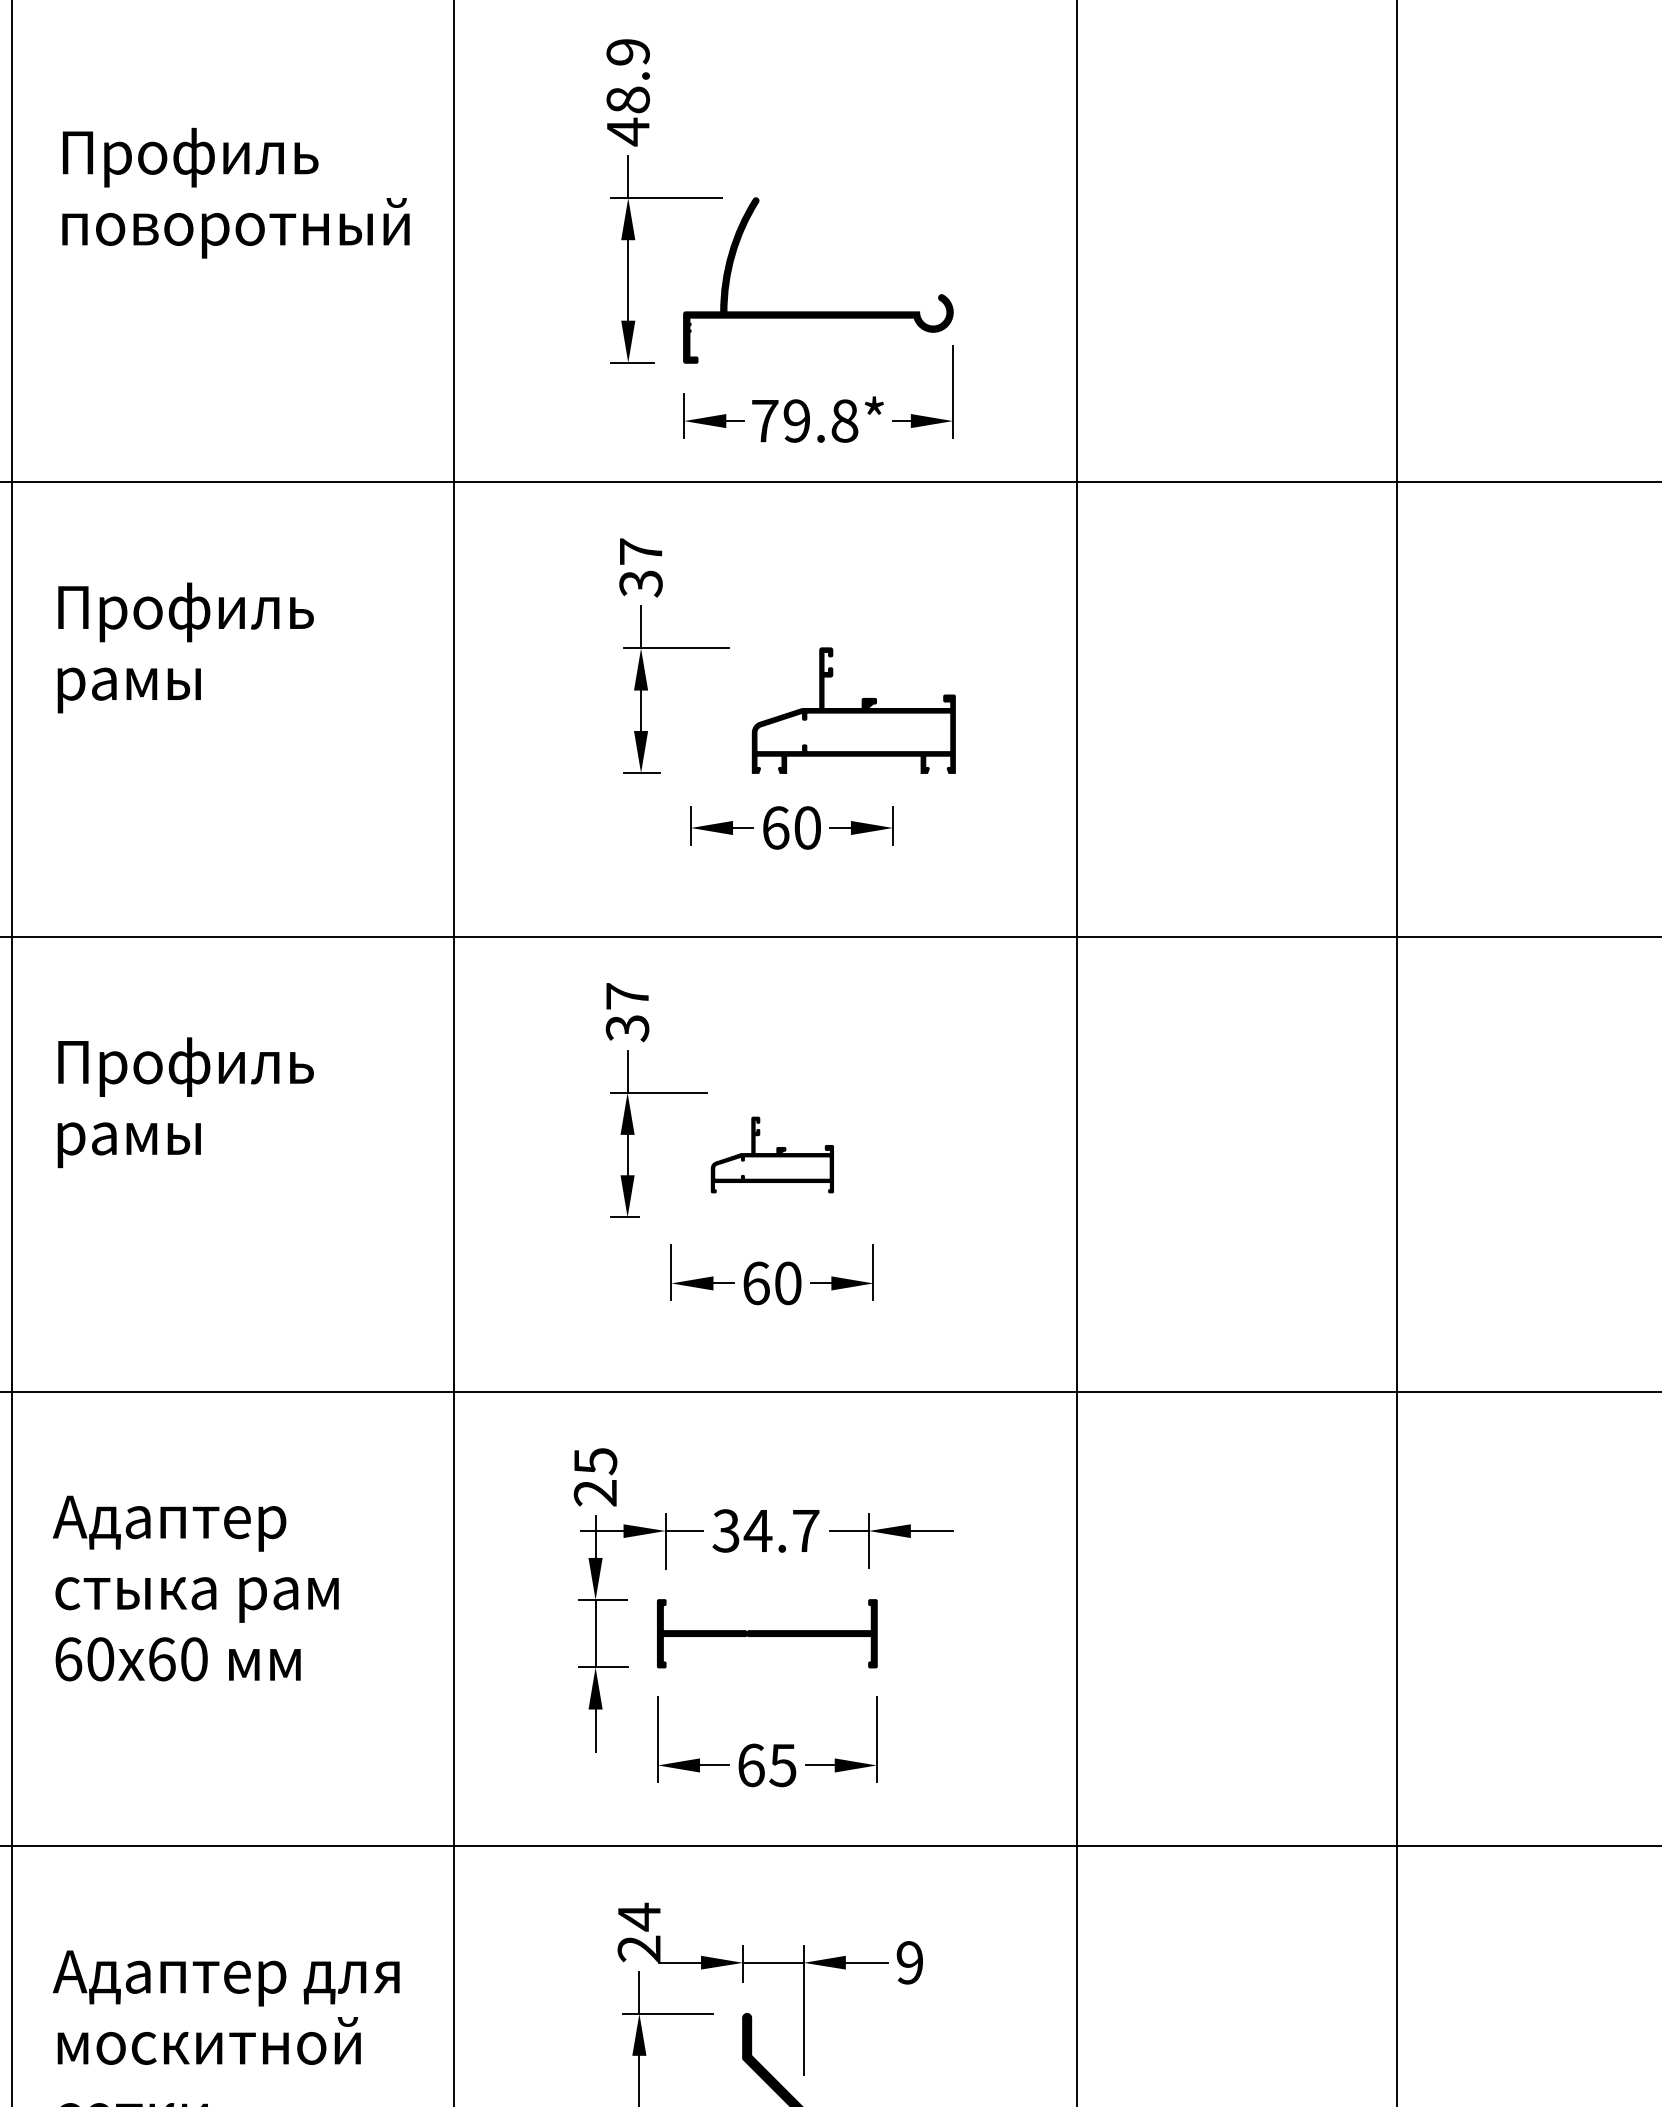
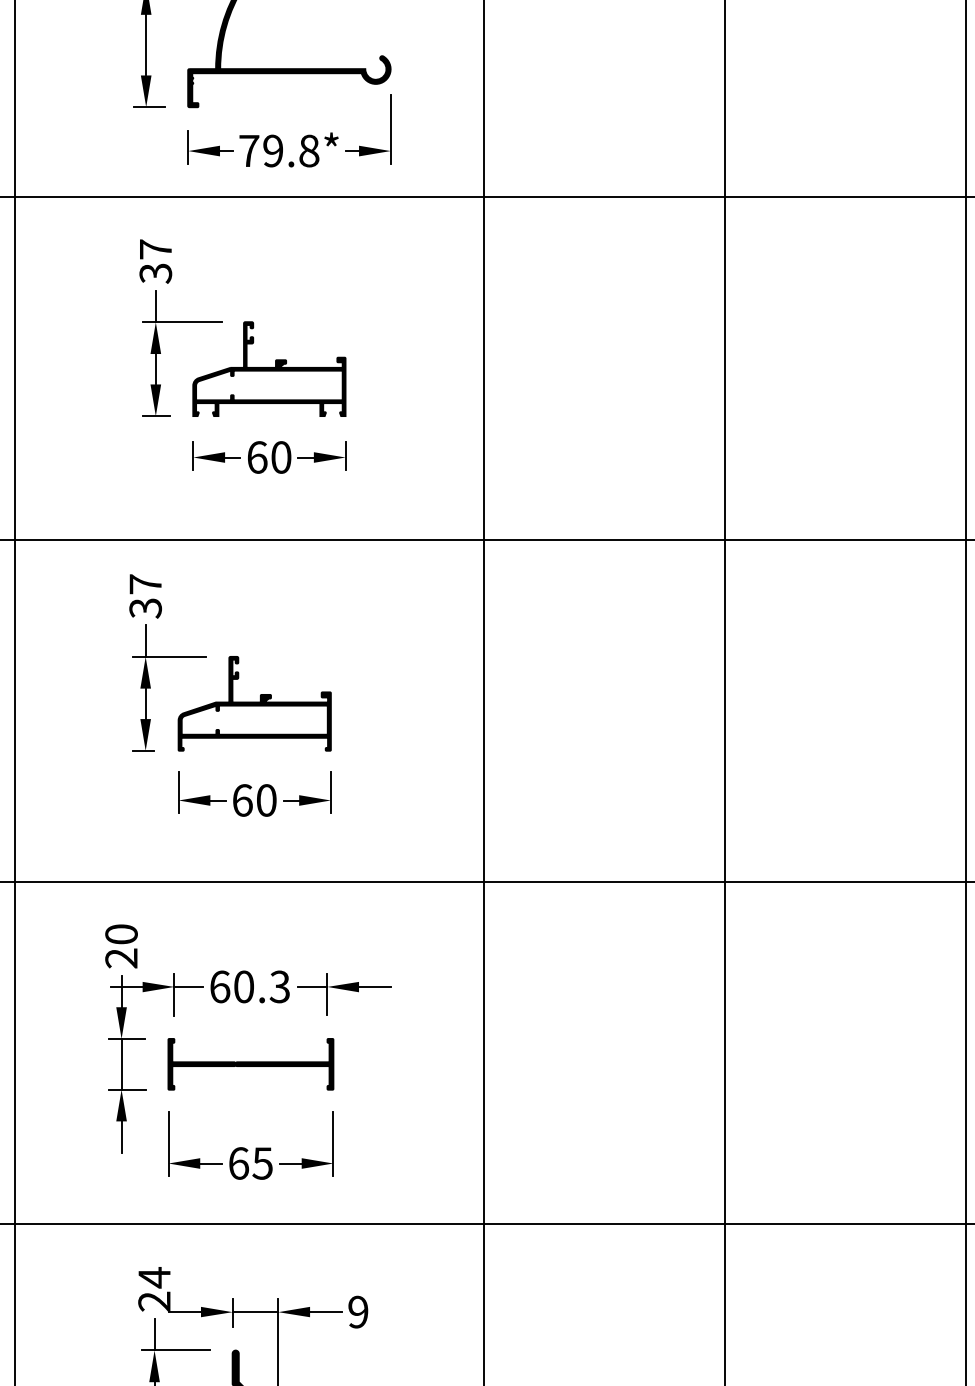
part: (853, 710) -> (269, 369), moved
part: (772, 1154) -> (254, 703), size x1.67
text: (595, 1461) -> (121, 934), 25 -> 20
text: (765, 1530) -> (249, 986), 34.7 -> 60.3

